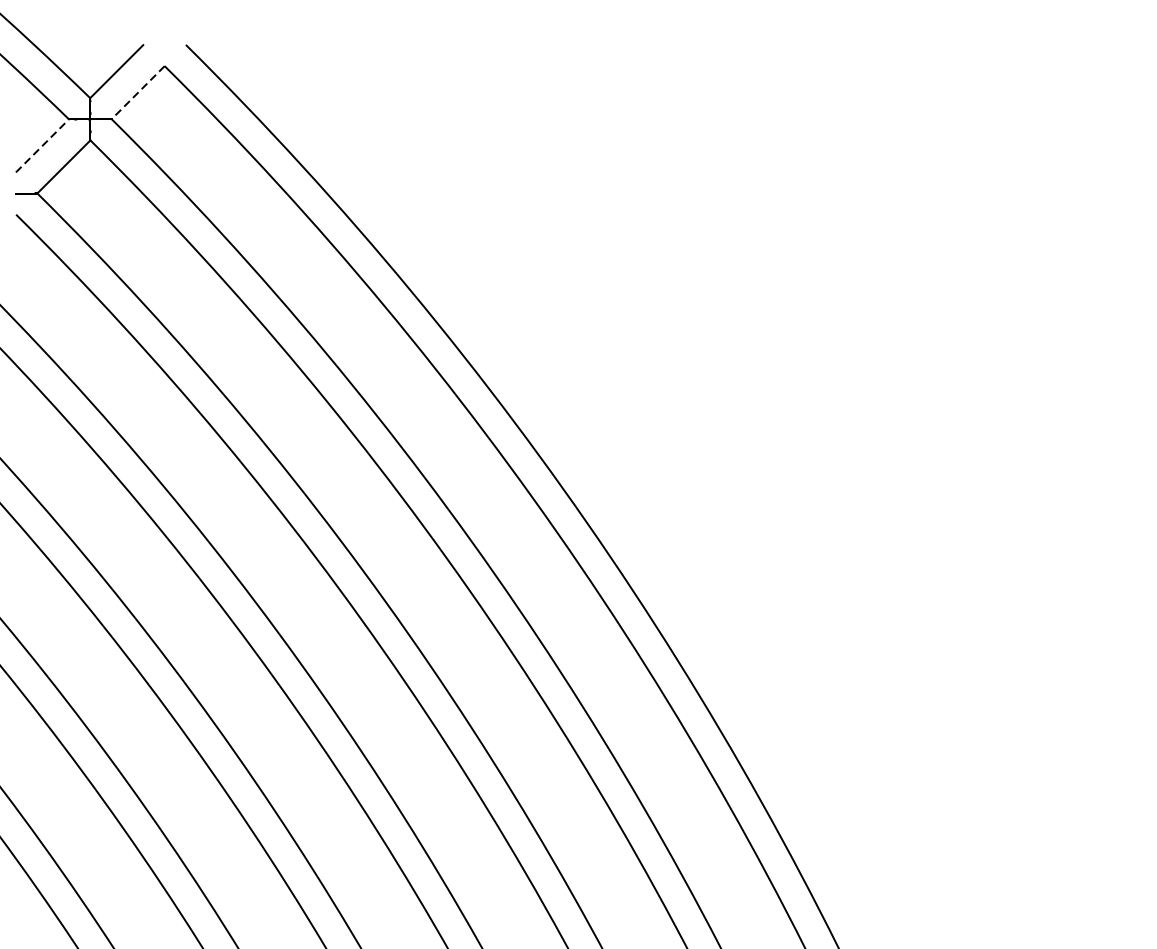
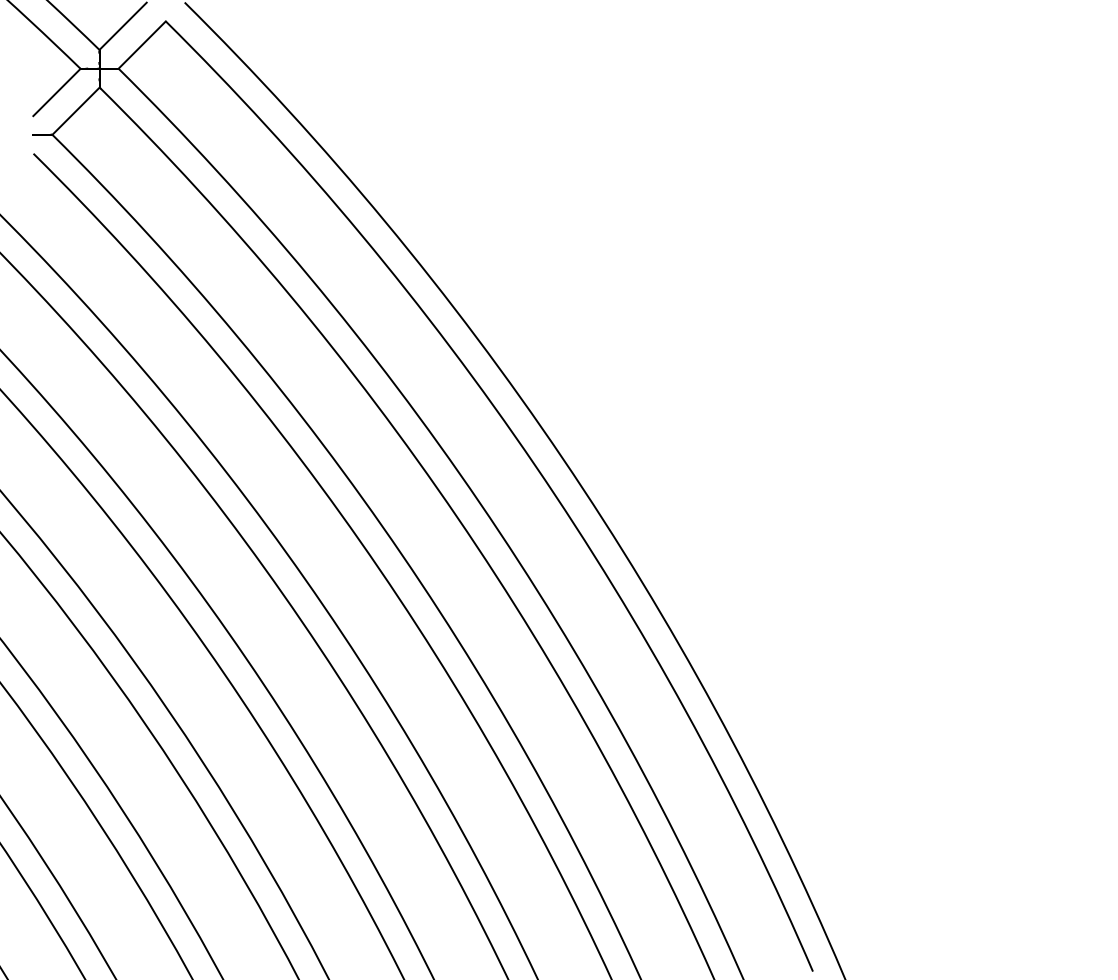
line: (137, 93) -> (141, 45), dashed -> solid
line: (43, 145) -> (57, 92), dashed -> solid

